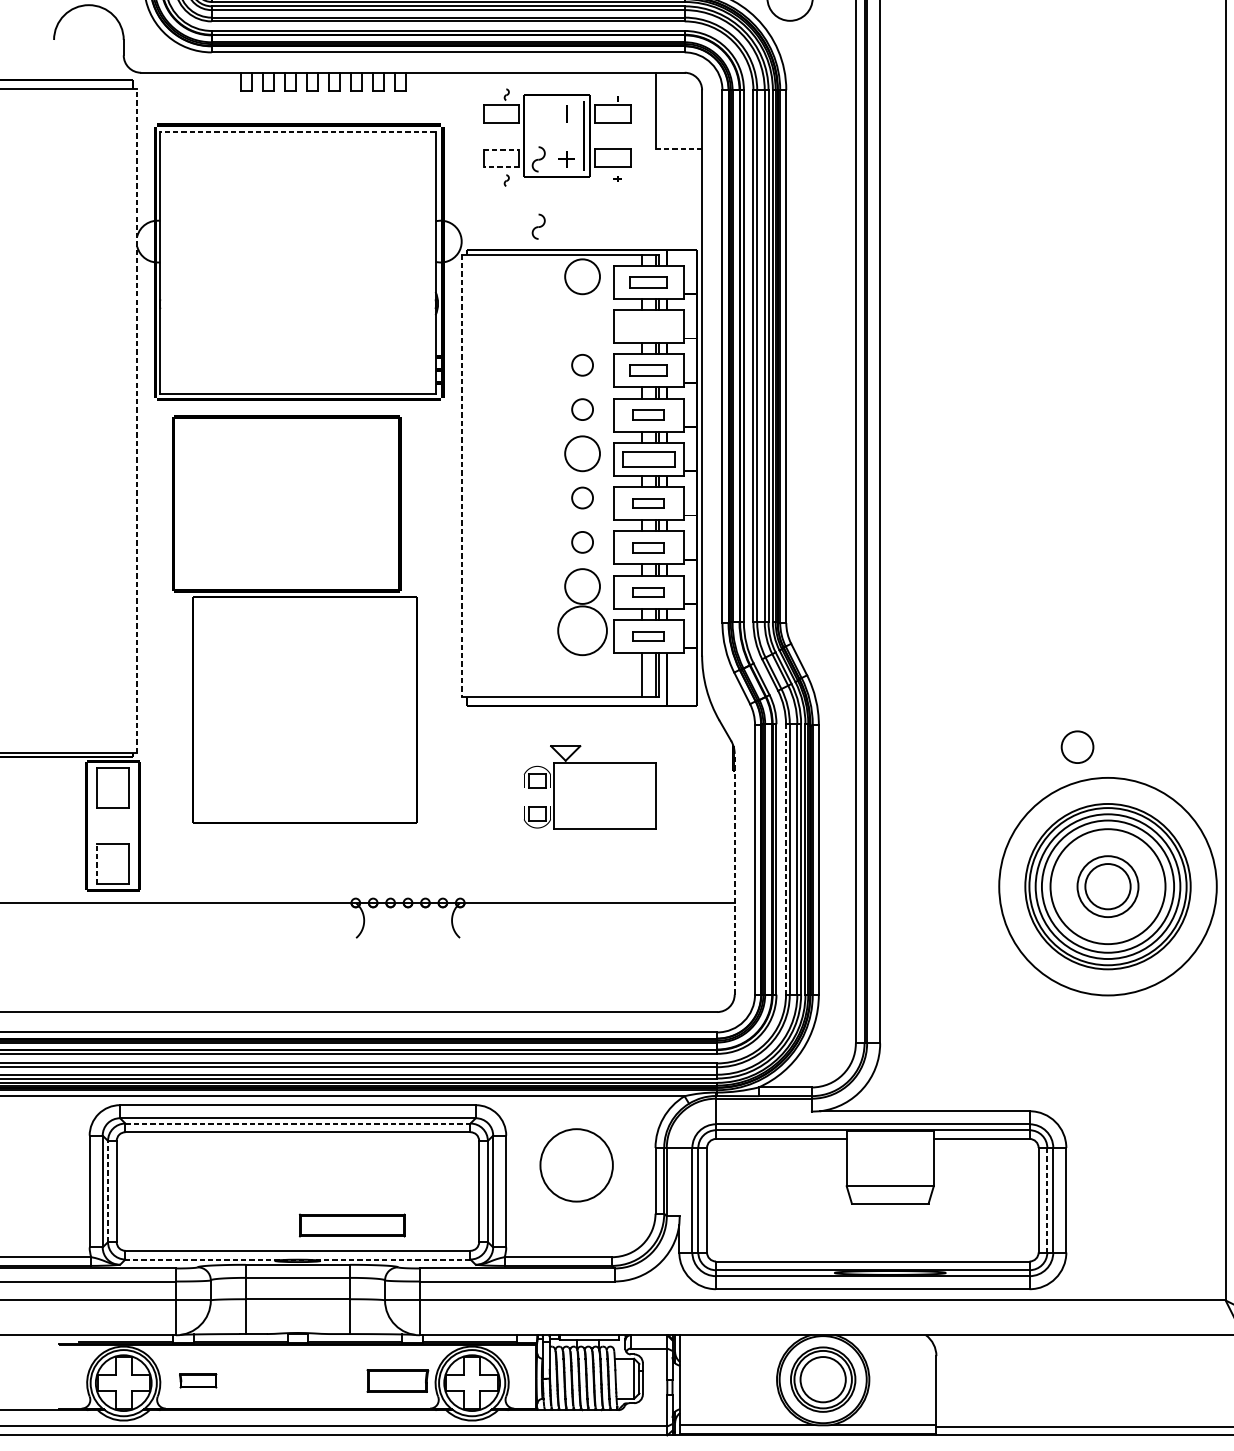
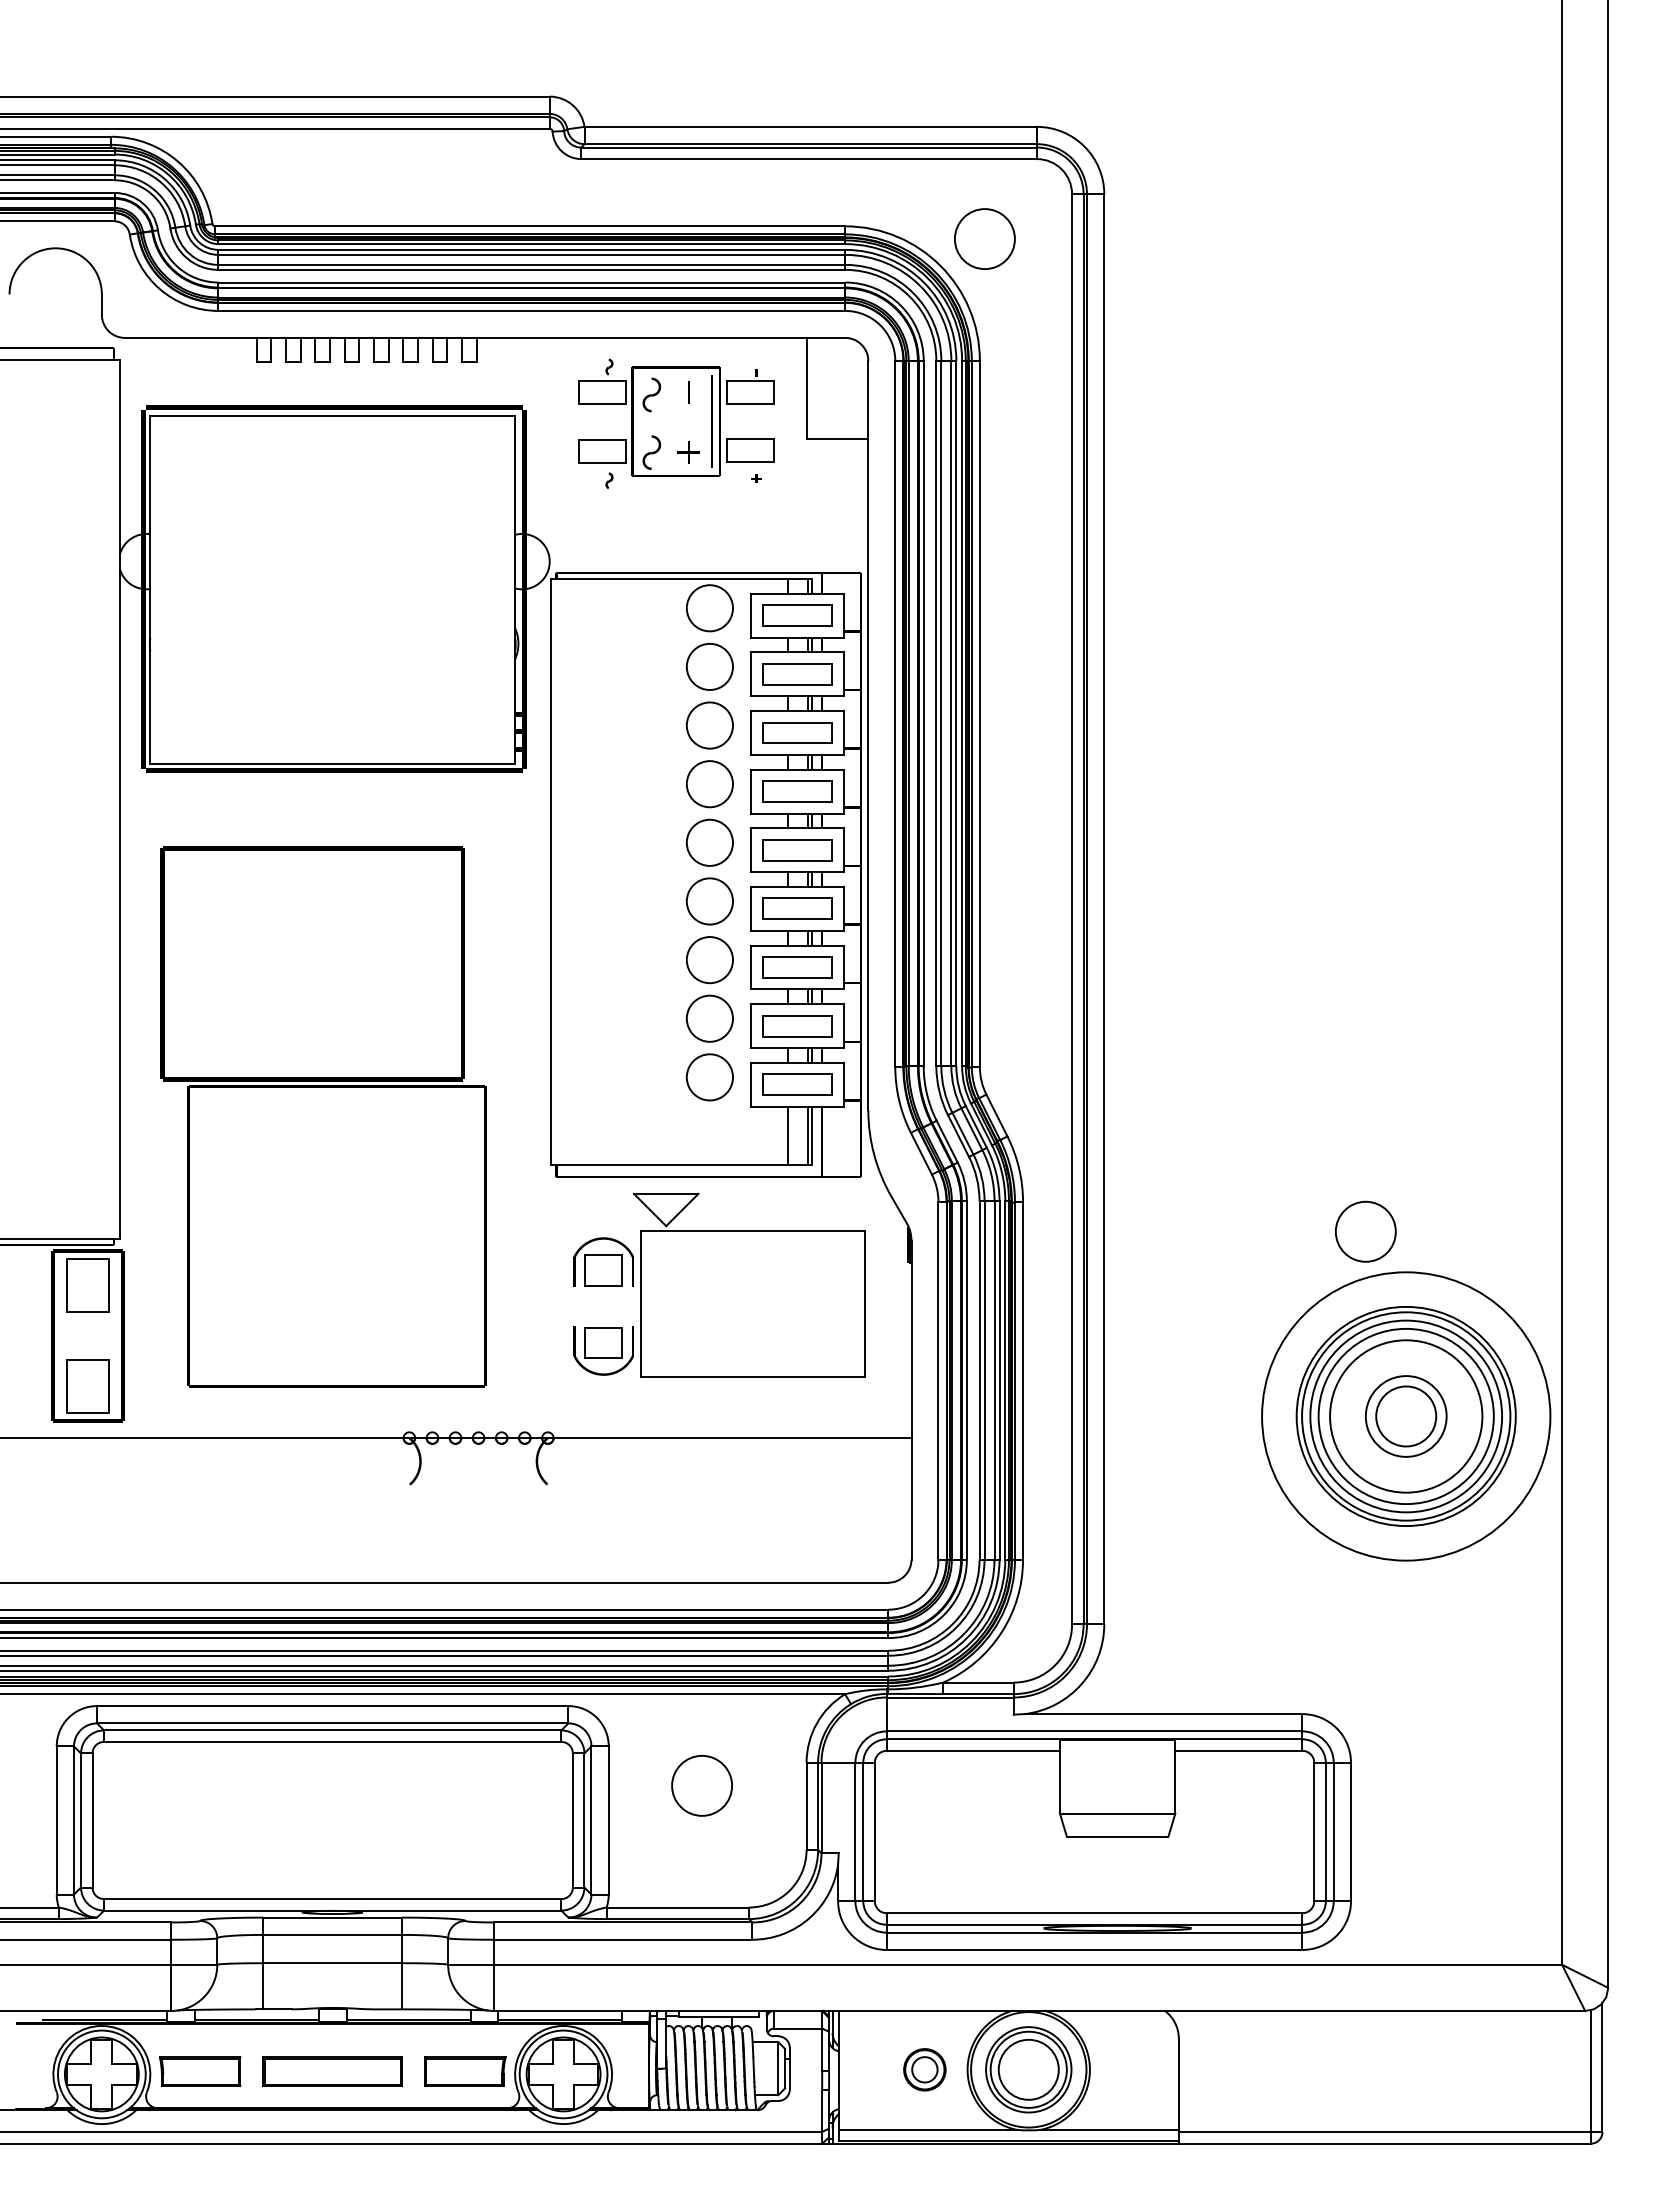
line: (297, 132) -> (332, 416), dashed -> solid
line: (678, 148) -> (837, 438), dashed -> solid
line: (501, 149) -> (602, 439), dashed -> solid
line: (500, 167) -> (601, 463), dashed -> solid
part: (538, 226) -> (651, 394), moved
part: (648, 282) -> (797, 615), size x1.43
circle: (582, 320) -> (709, 666), added
part: (648, 326) -> (797, 674), added
circle: (582, 365) -> (709, 725), size x1.67
part: (648, 370) -> (797, 732), size x1.43
circle: (582, 409) -> (709, 784), size x1.67
part: (648, 415) -> (797, 791), size x1.67
line: (137, 421) -> (119, 799), dashed -> solid
line: (462, 476) -> (550, 872), dashed -> solid
circle: (582, 498) -> (709, 901), size x1.67
part: (648, 503) -> (797, 908), size x1.67
circle: (582, 542) -> (709, 960), size x1.67
part: (648, 547) -> (797, 967), size x1.67
part: (648, 592) -> (797, 1026), size x1.67
part: (294, 619) -> (323, 1116), moved
circle: (582, 630) -> (709, 1077), size x0.71
part: (648, 636) -> (797, 1084), size x1.67
circle: (1077, 747) -> (1365, 1231), size x1.43
part: (589, 787) -> (719, 1284), size x1.67
line: (786, 859) -> (979, 1380), dashed -> solid
line: (97, 864) -> (66, 1386), dashed -> solid
line: (734, 874) -> (911, 1400), dashed -> solid
line: (297, 1123) -> (332, 1730), dashed -> solid
circle: (576, 1165) -> (702, 1785), size x0.62
line: (108, 1191) -> (81, 1820), dashed -> solid
line: (1047, 1200) -> (1325, 1832), dashed -> solid
part: (352, 1225) -> (332, 2071), moved
line: (297, 1259) -> (332, 1910), dashed -> solid
part: (744, 1379) -> (924, 2069), added
part: (198, 1380) -> (200, 2071), size x1.67

